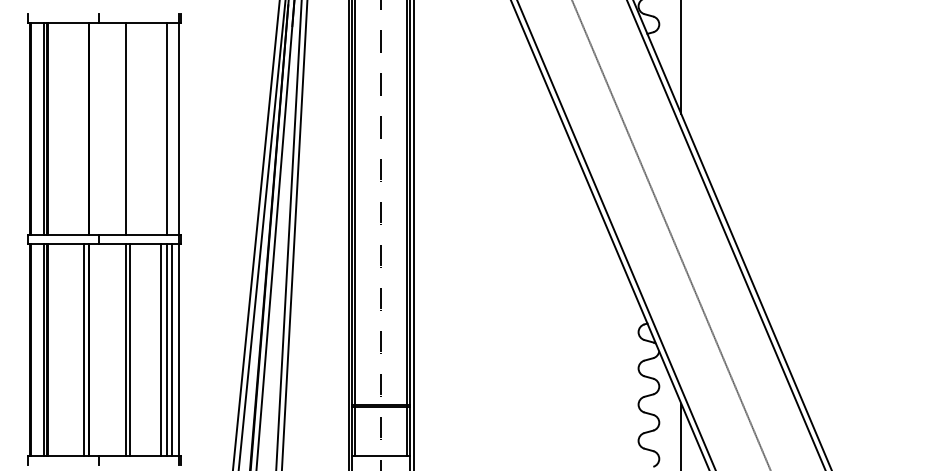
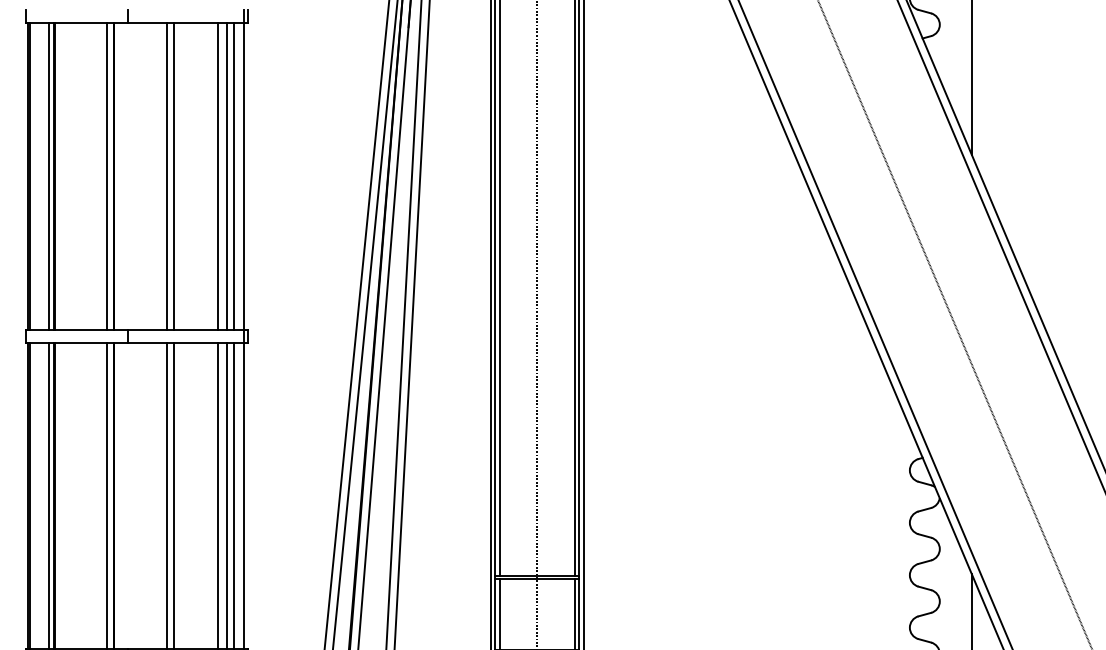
line: (84, 128) -> (107, 175), added
line: (130, 128) -> (174, 175), added
line: (160, 128) -> (217, 175), added
line: (171, 128) -> (233, 175), added

